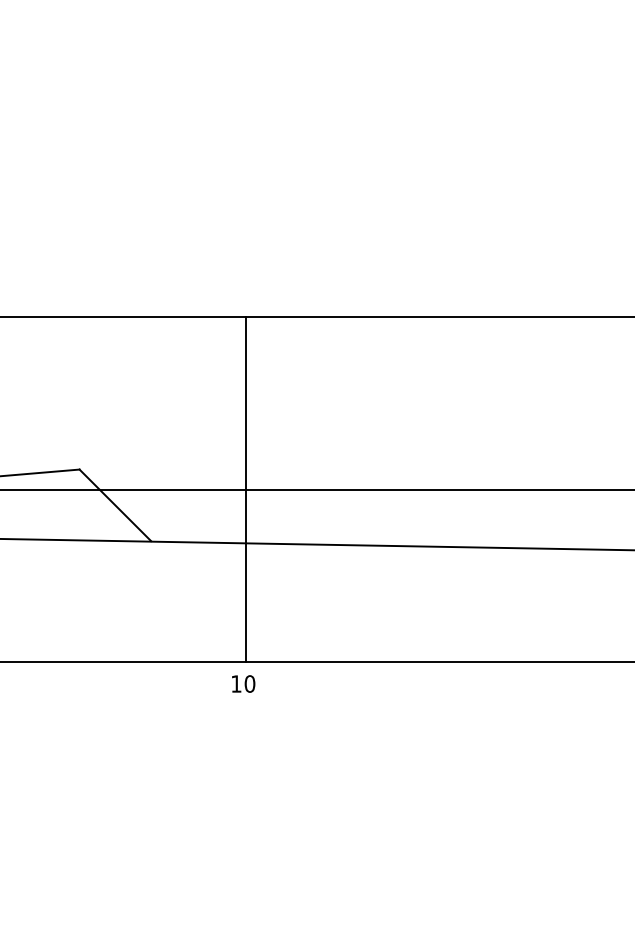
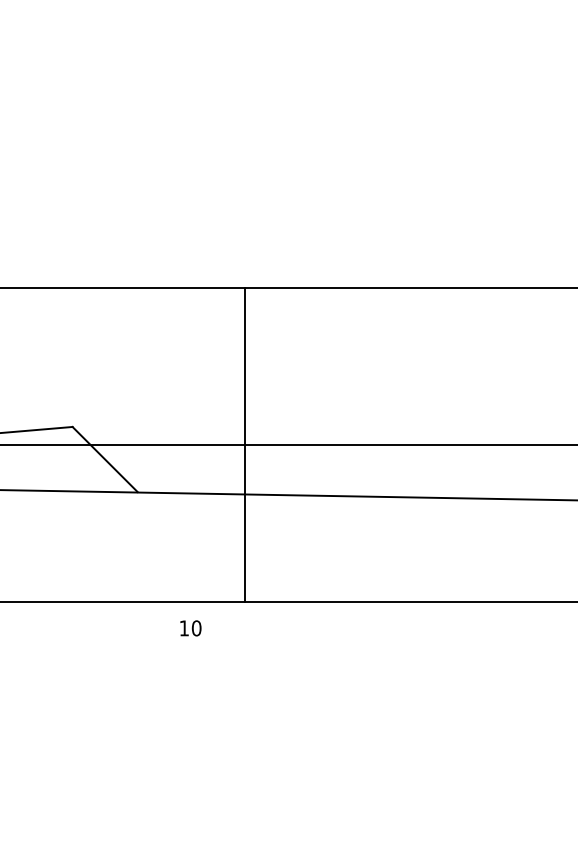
line: (246, 489) -> (245, 445), moved
text: (243, 683) -> (190, 627), moved

